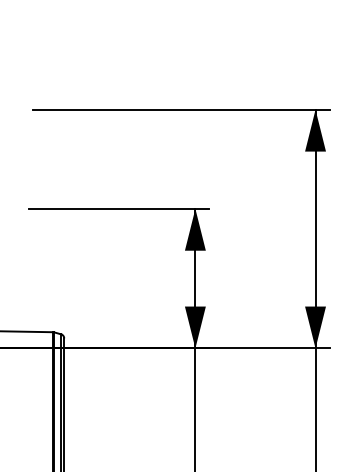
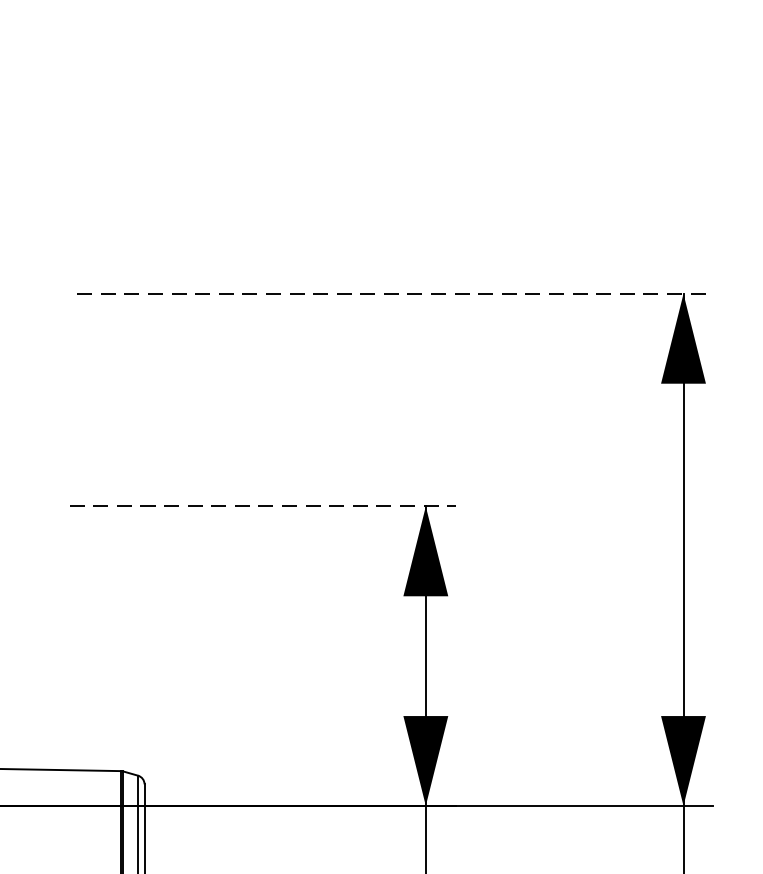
line: (181, 109) -> (396, 293), solid -> dashed
line: (119, 208) -> (263, 505), solid -> dashed

